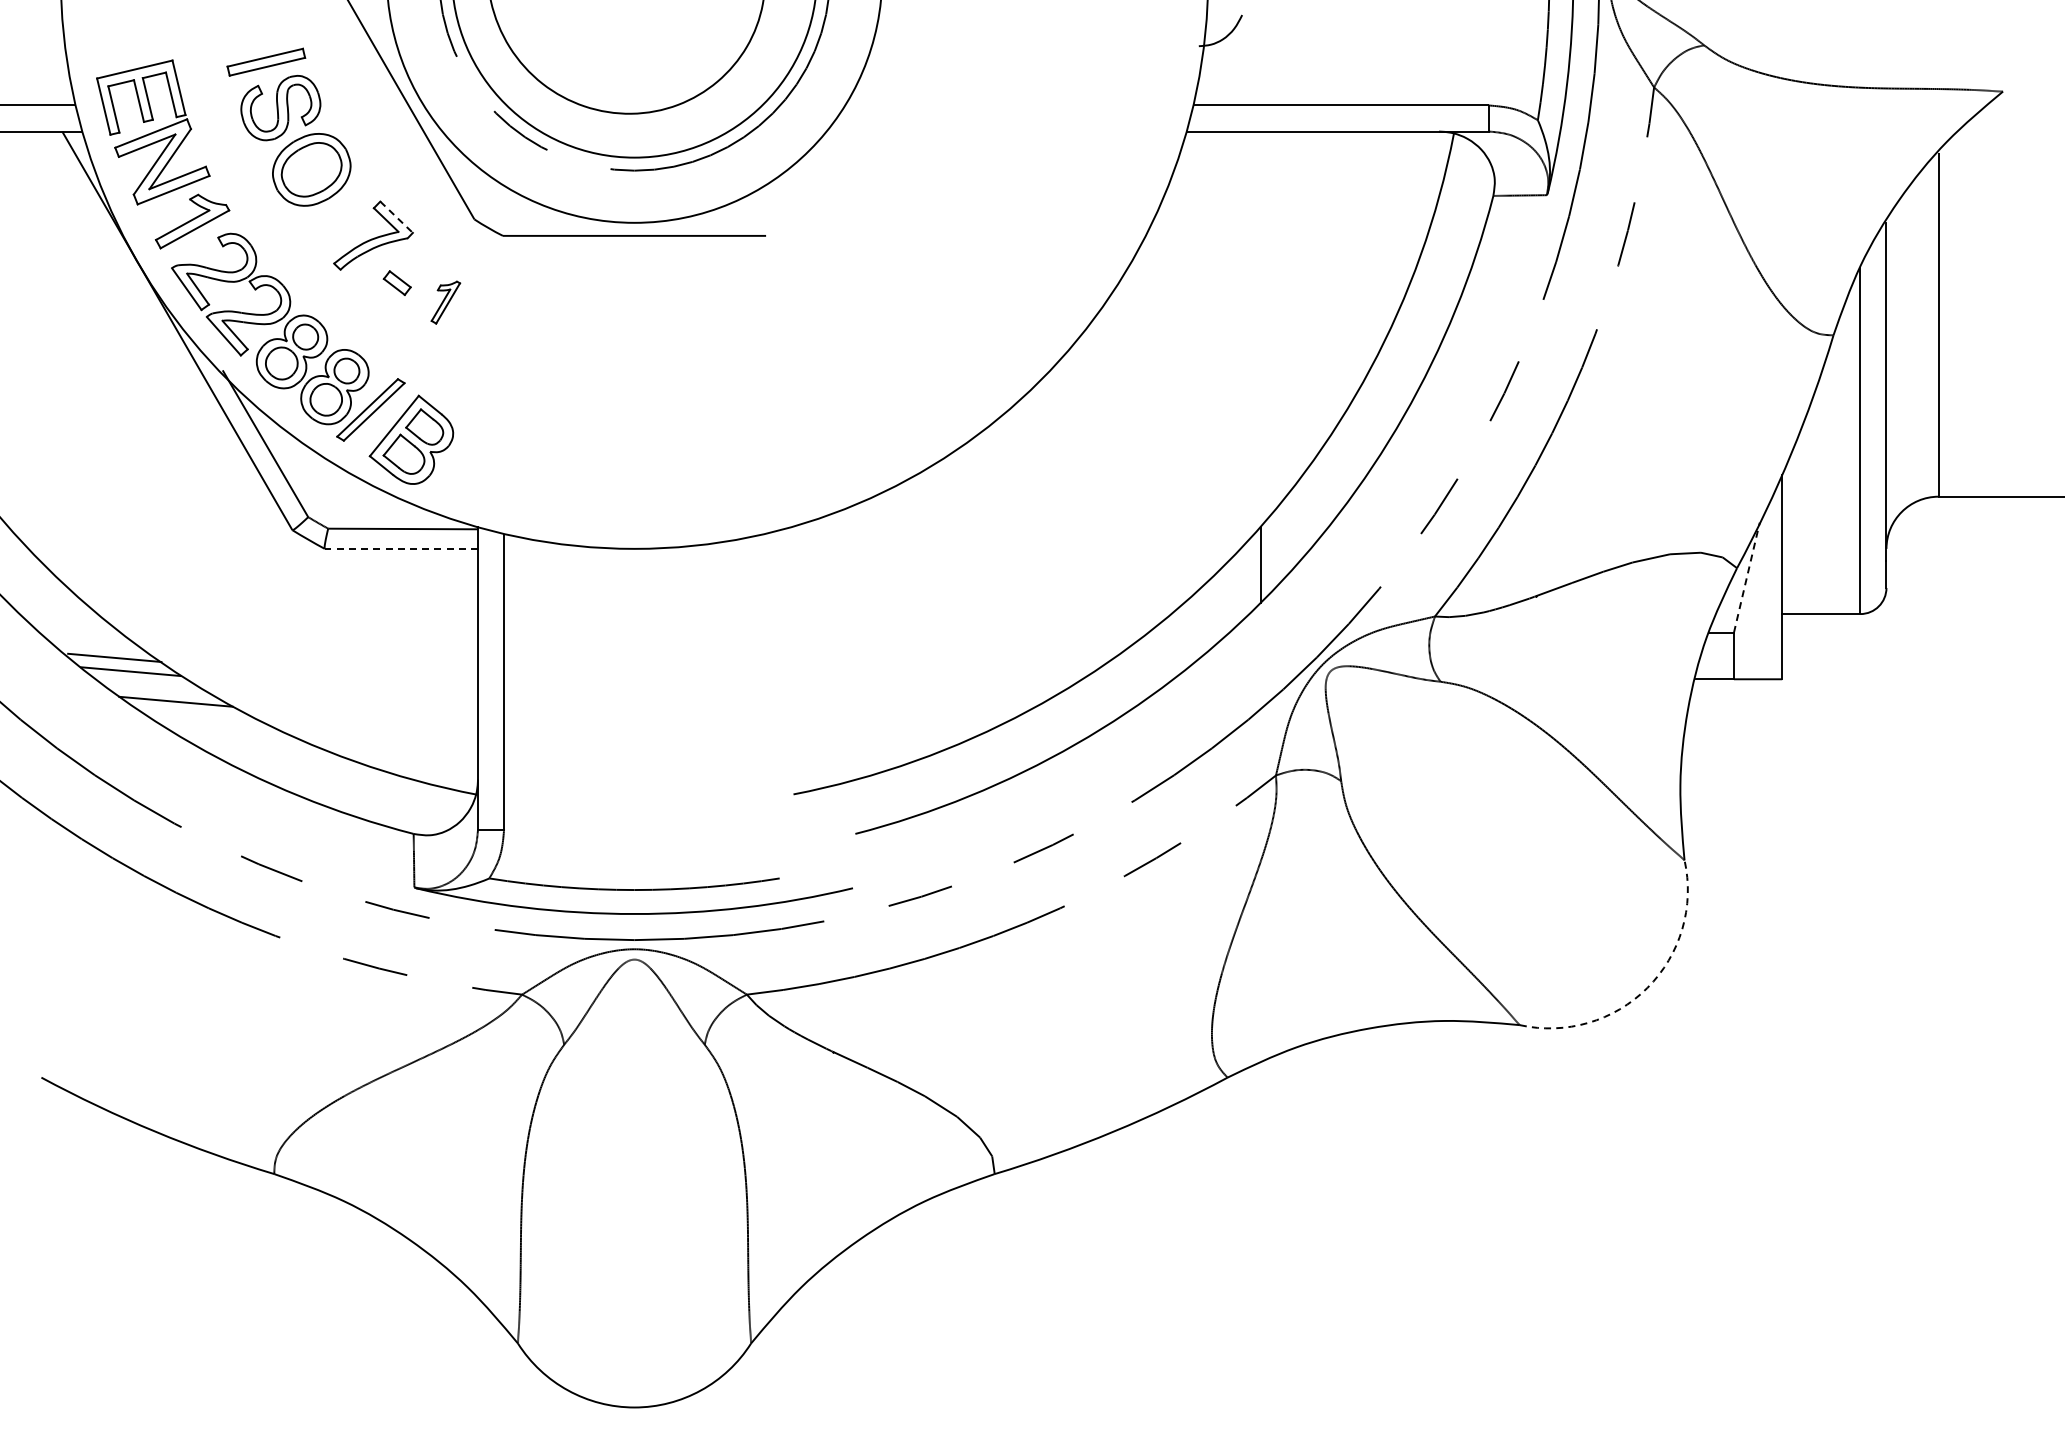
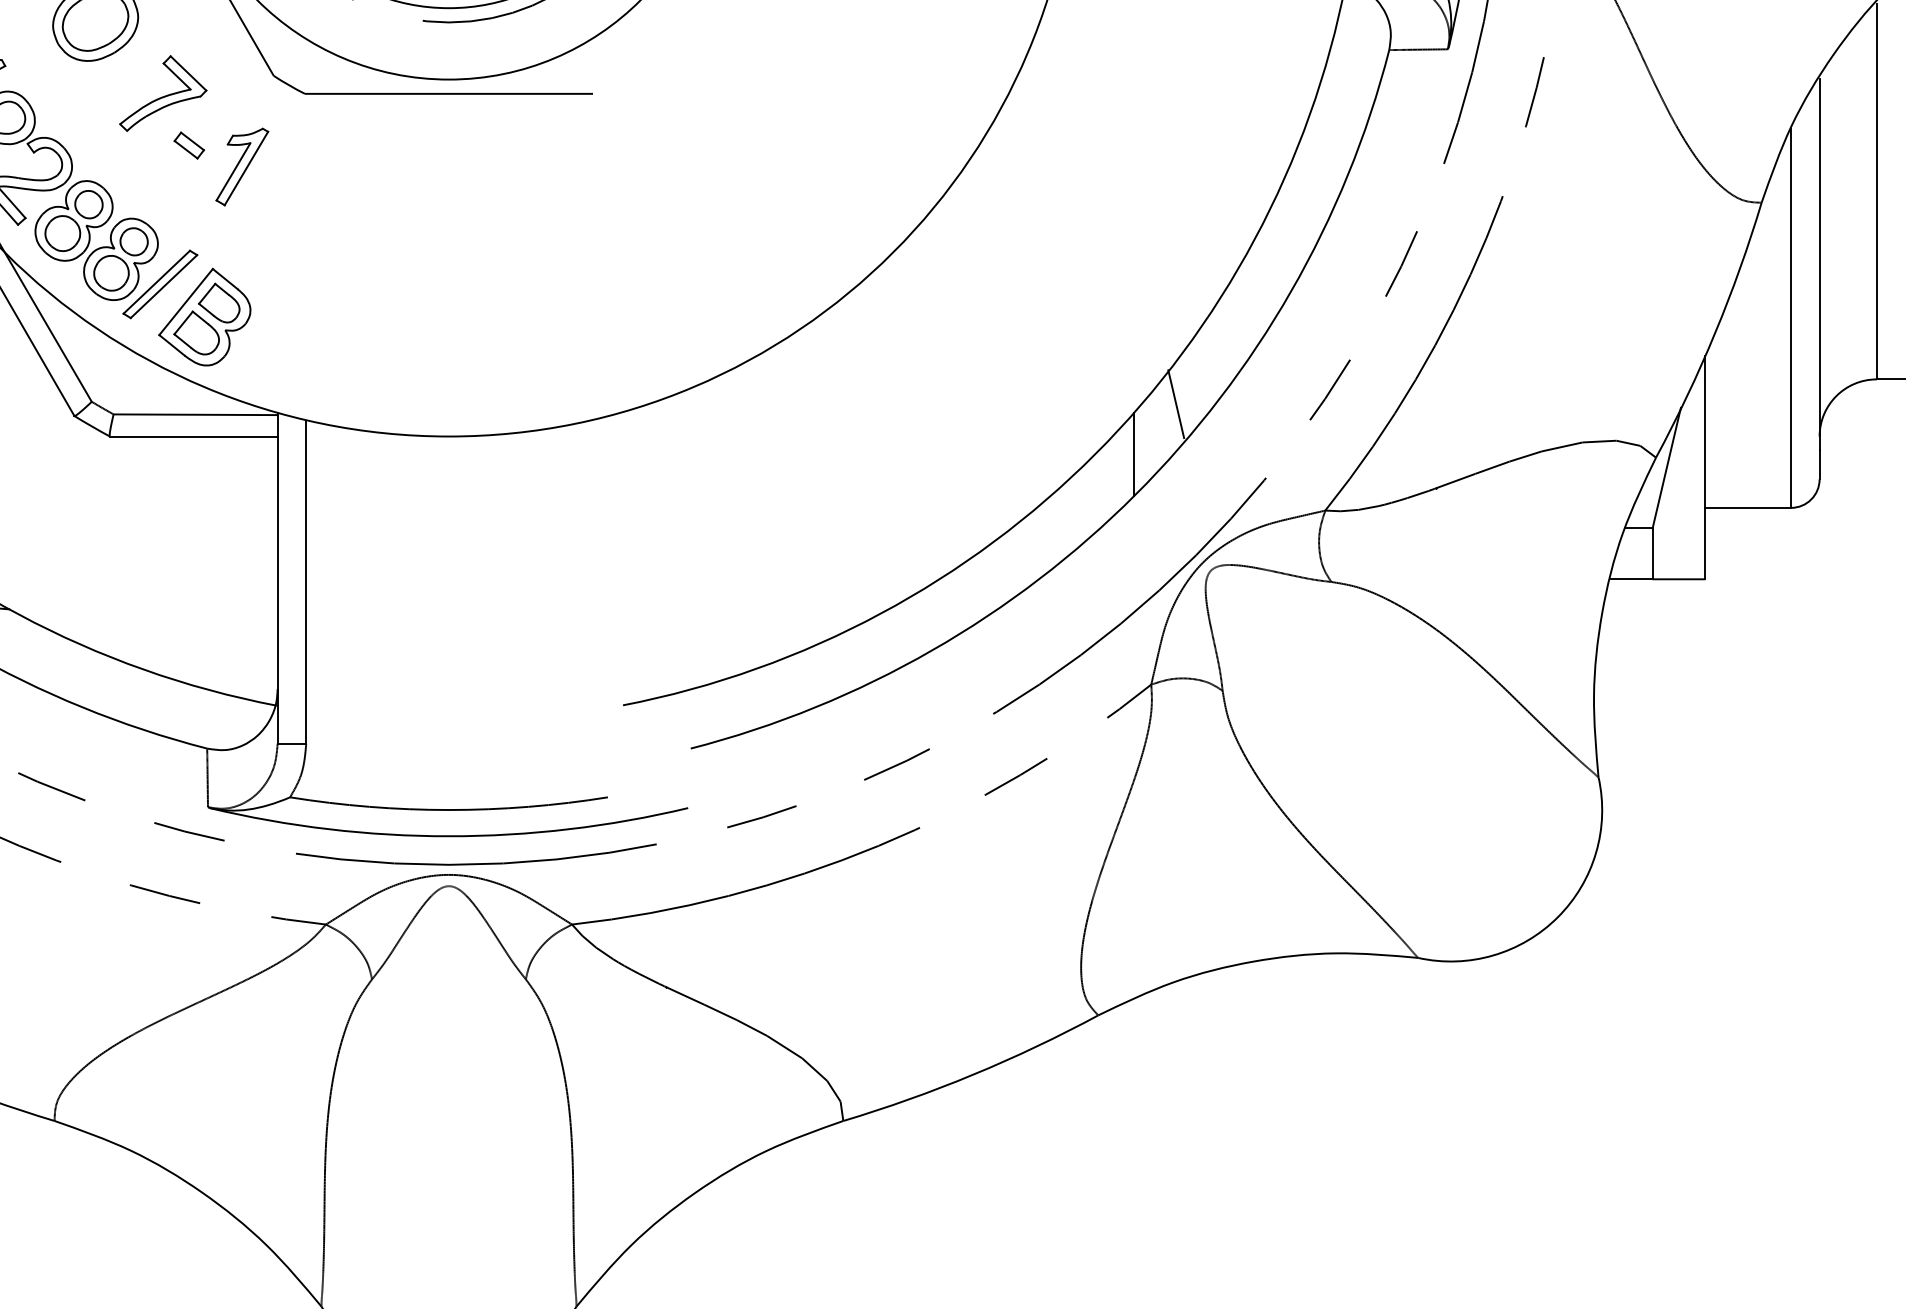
line: (396, 217) -> (188, 73), dashed -> solid
part: (445, 302) -> (242, 166), size x1.67
line: (1298, 519) -> (1175, 404), added
line: (401, 548) -> (193, 436), dashed -> solid
line: (1746, 577) -> (1666, 467), dashed -> solid
arc: (1647, 987) -> (1557, 916), dashed -> solid

